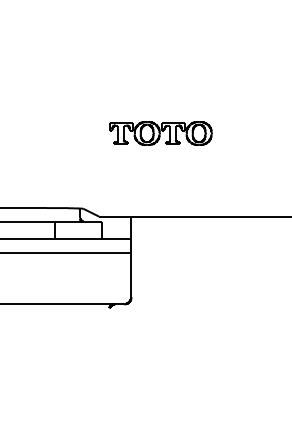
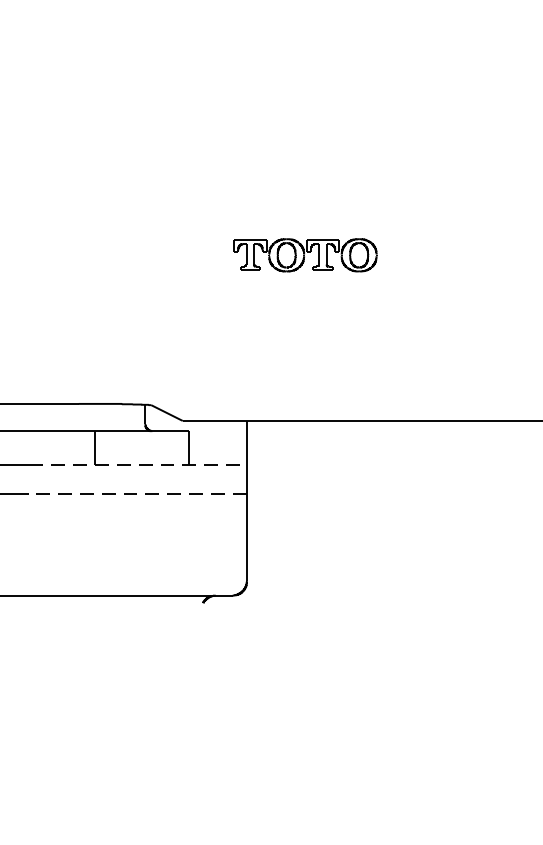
part: (160, 133) -> (305, 255), size x0.7
line: (76, 238) -> (137, 464), solid -> dashed
line: (76, 253) -> (137, 494), solid -> dashed

